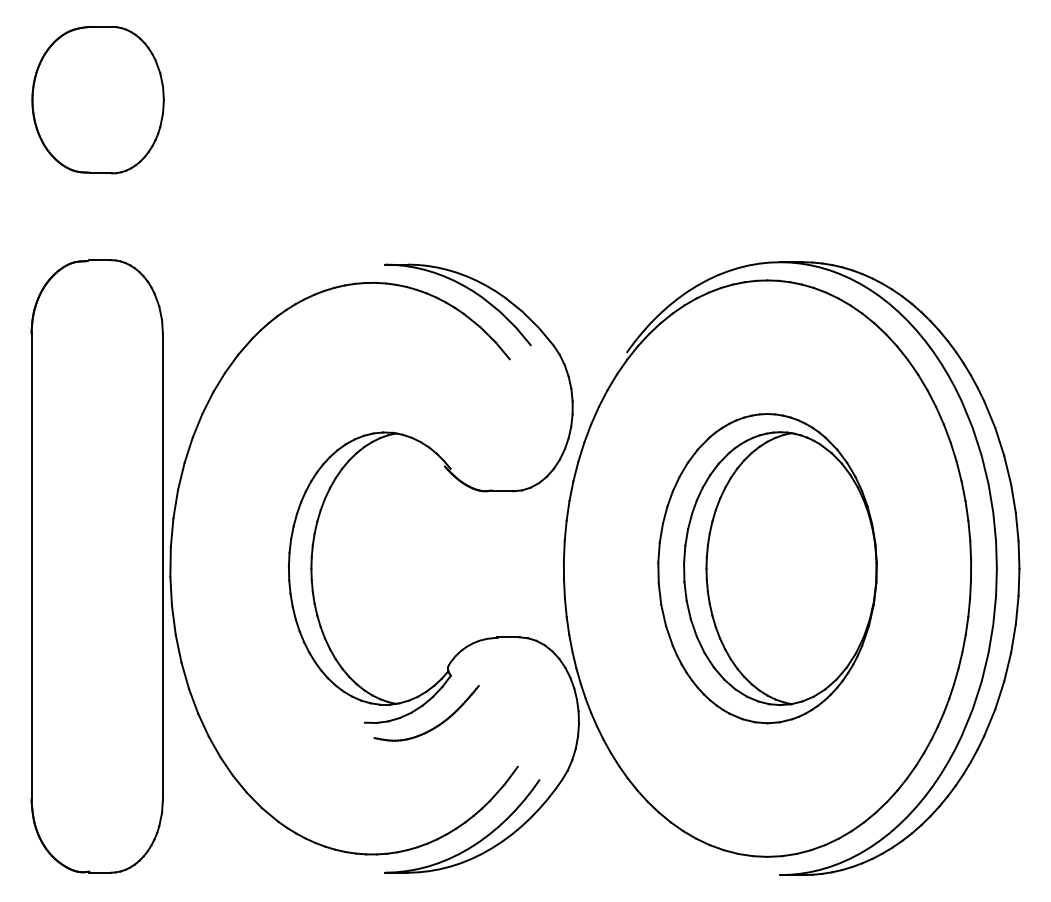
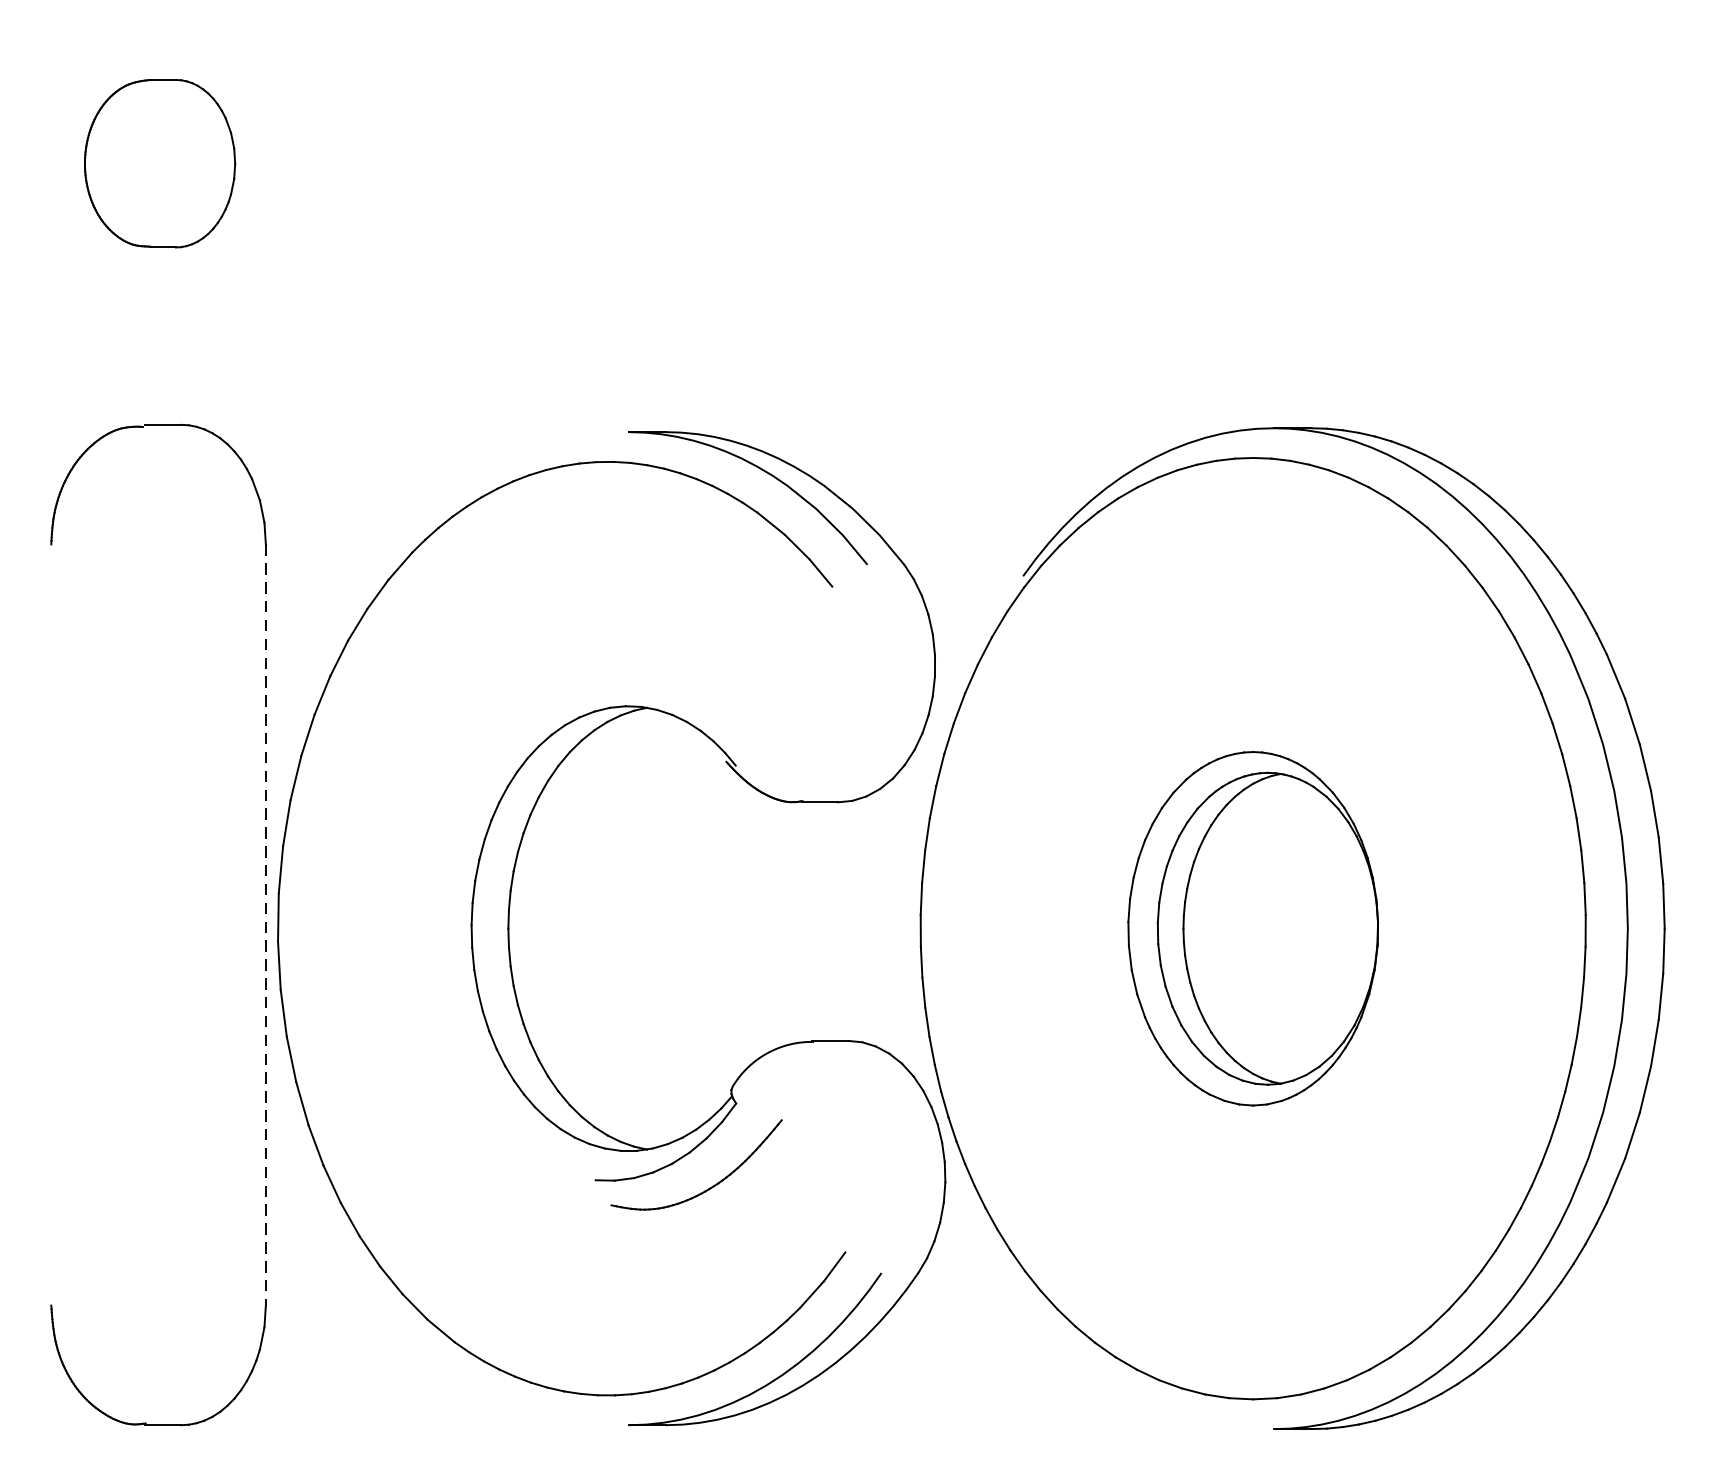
part: (97, 100) -> (159, 164), size x0.7
line: (31, 566) -> (51, 925), removed
line: (162, 566) -> (265, 925), solid -> dashed
part: (767, 568) -> (1253, 928), size x0.7

